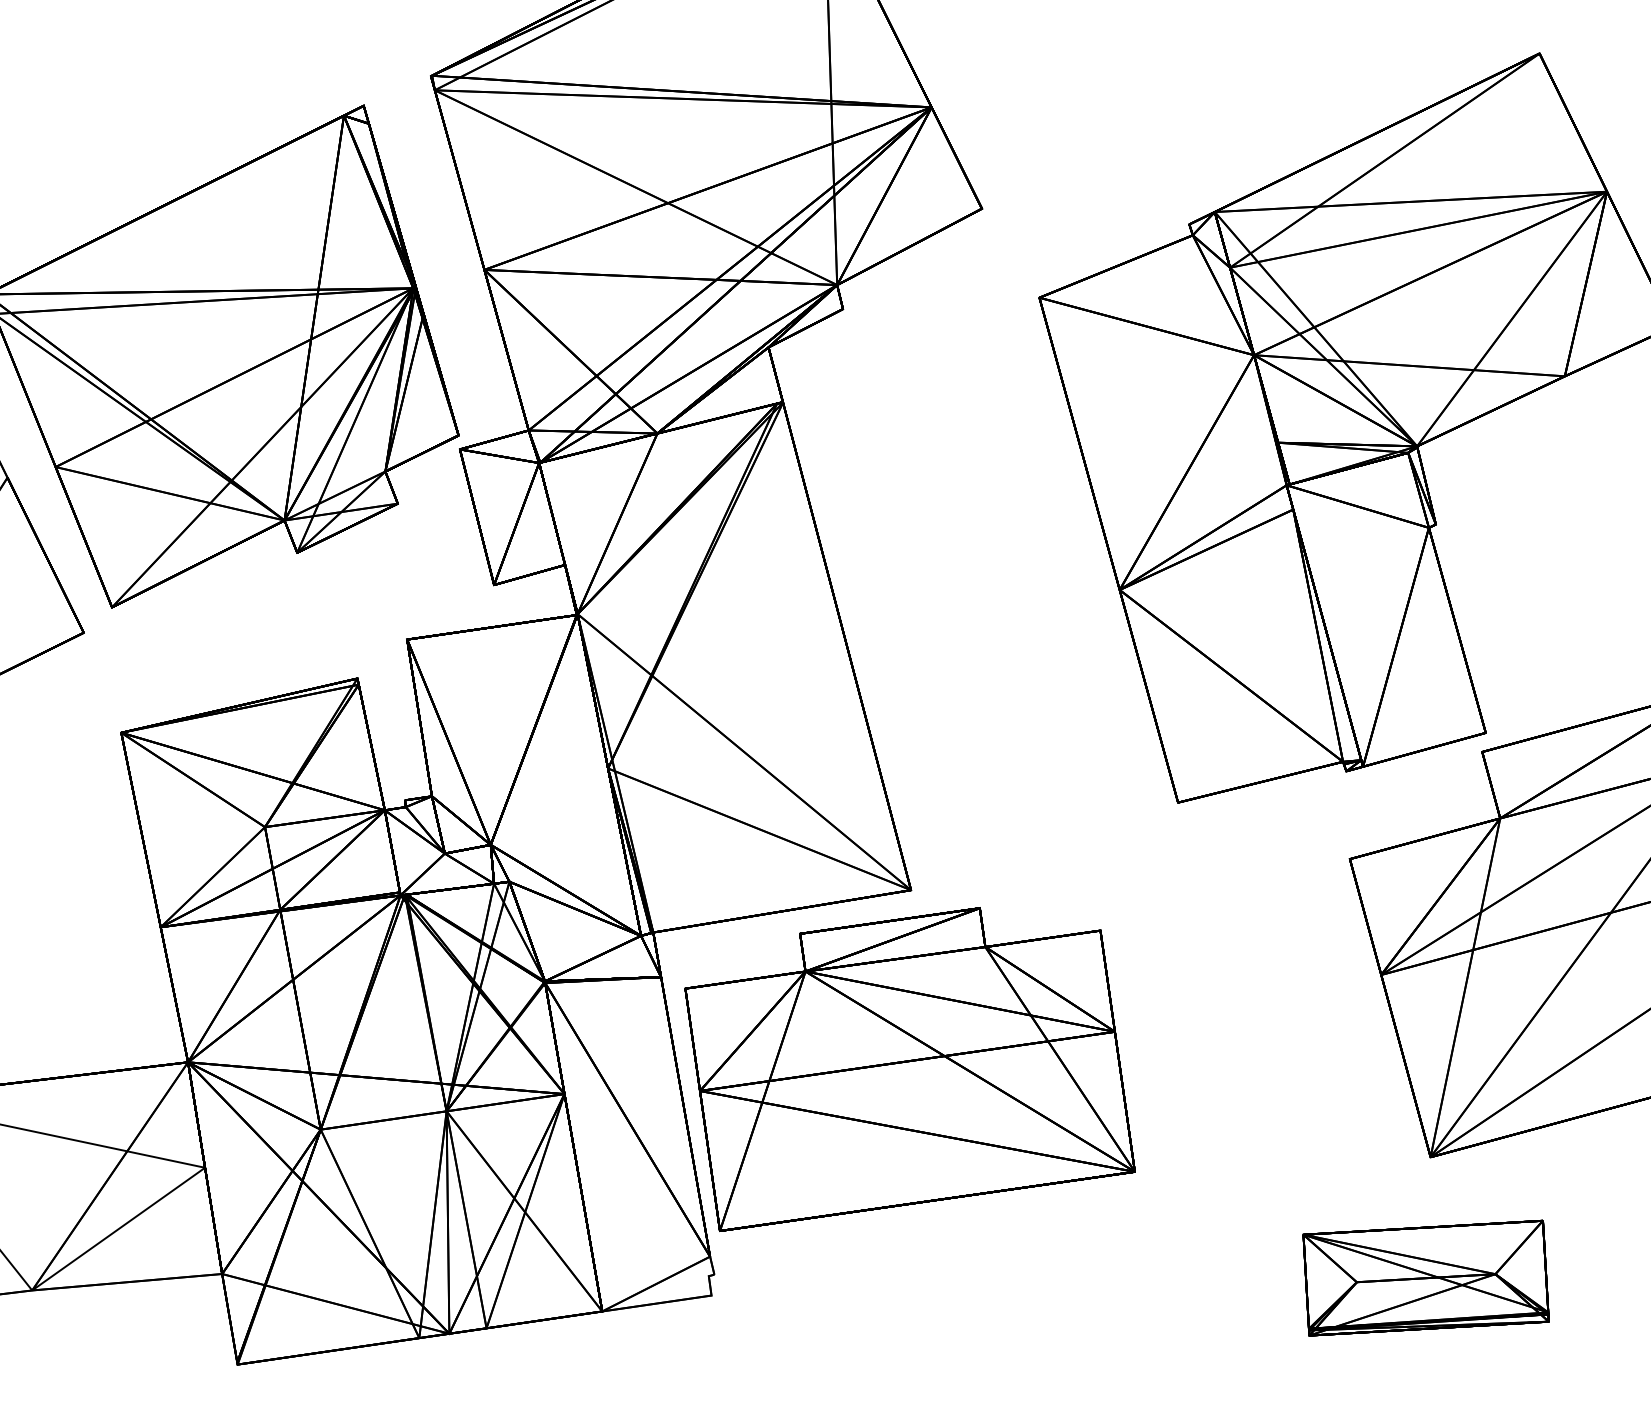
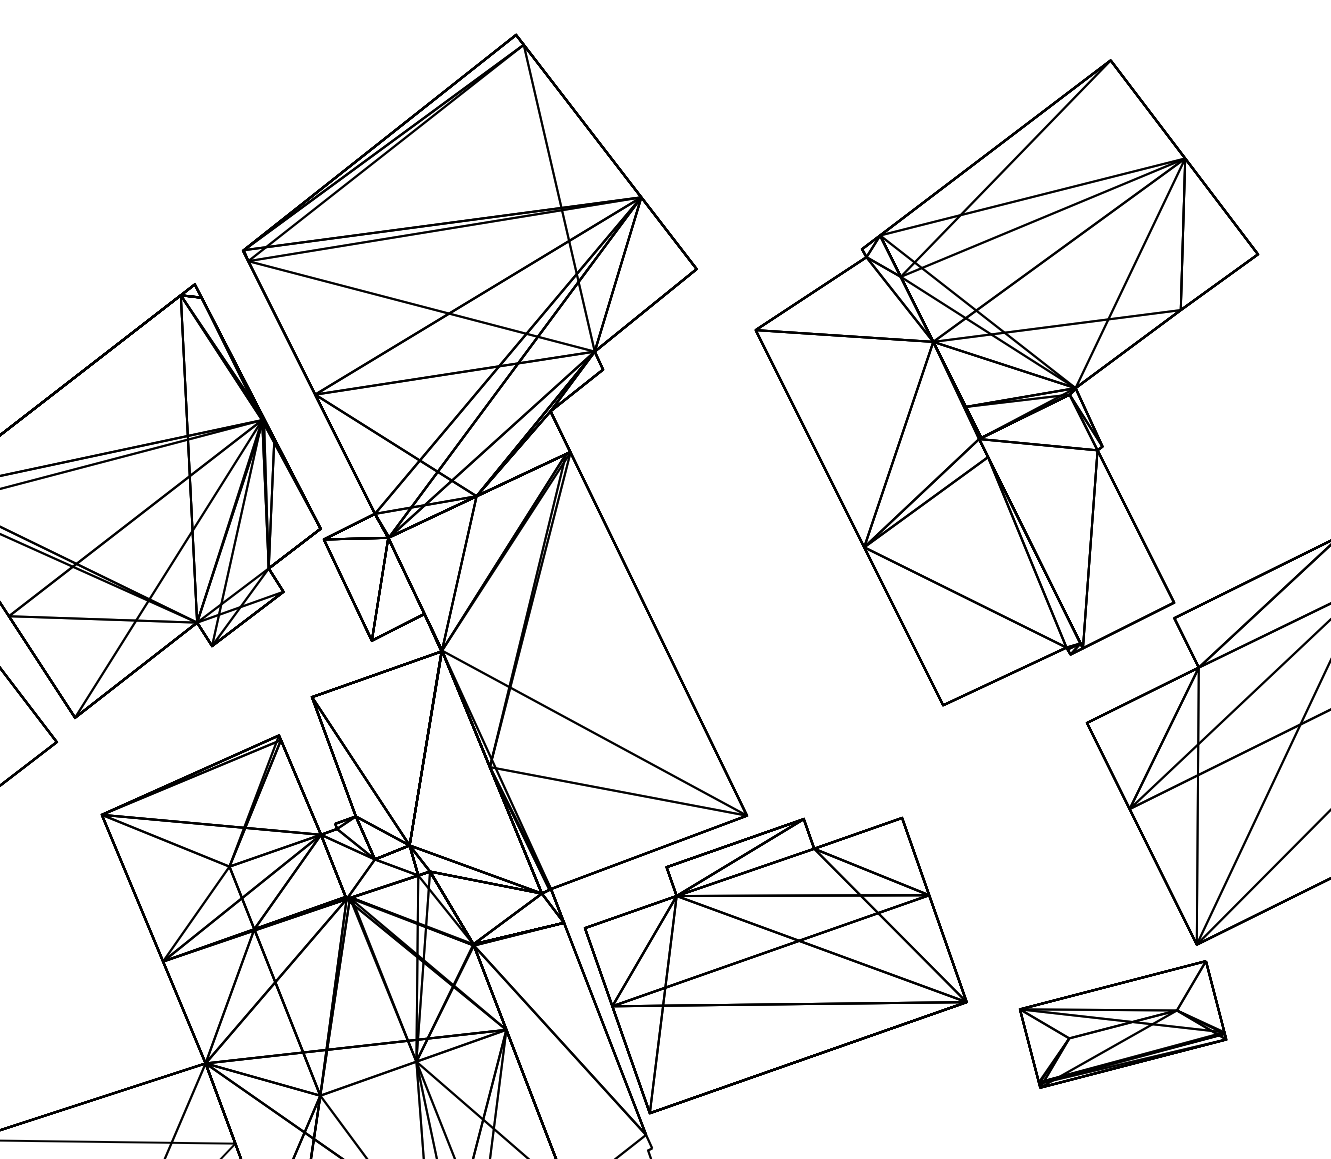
part: (1425, 1278) -> (1122, 1024), moved

